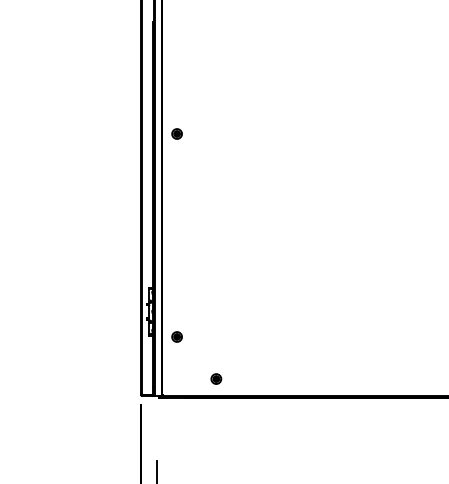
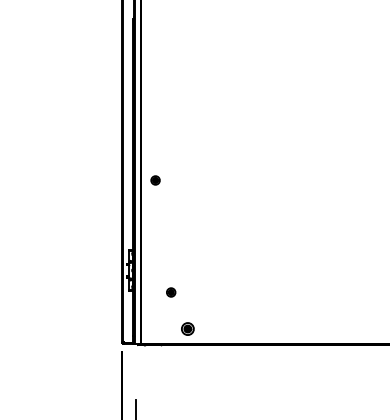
part: (176, 133) -> (155, 180), moved
part: (176, 336) -> (170, 292), moved
part: (216, 378) -> (188, 328), size x1.4

